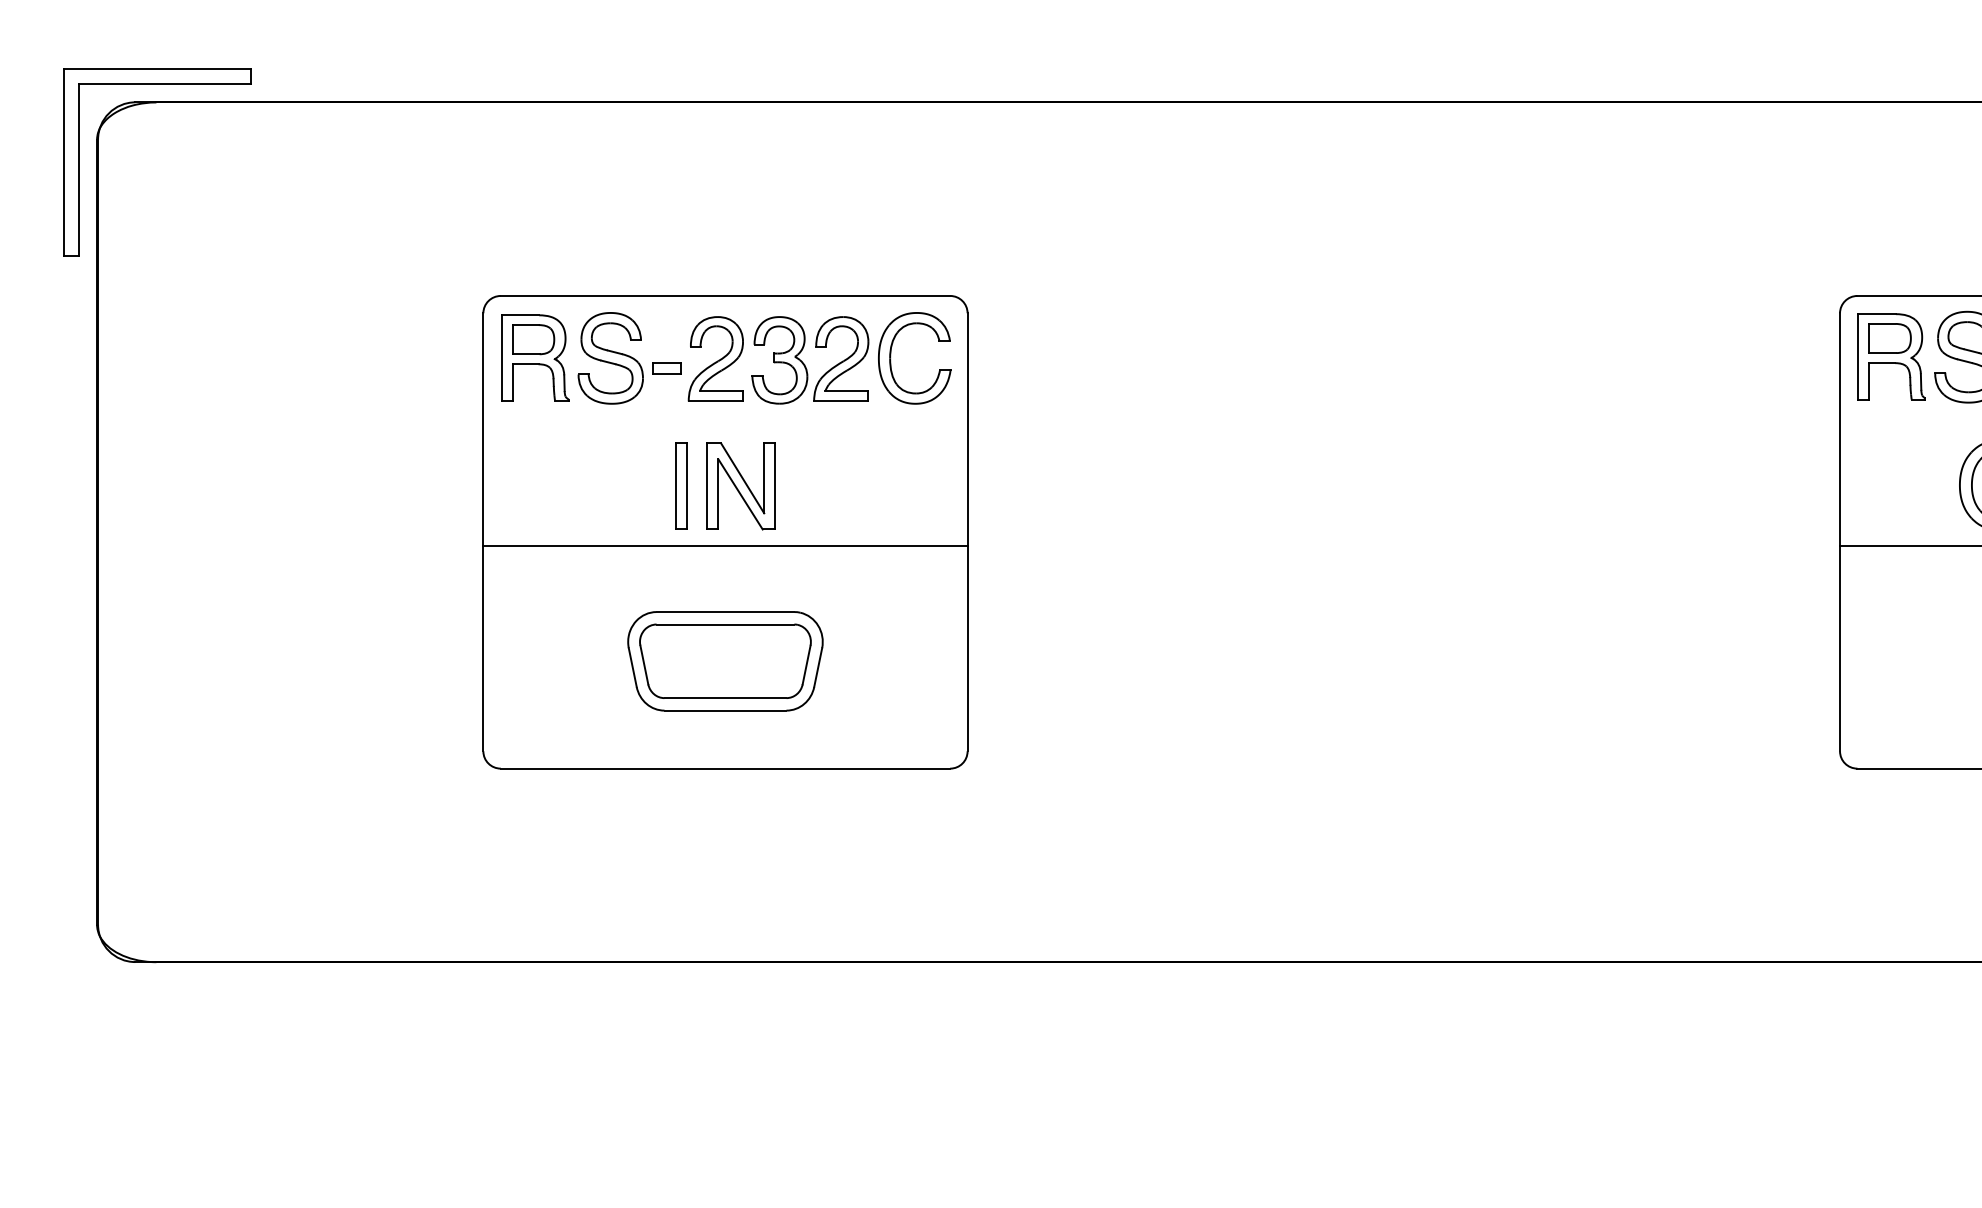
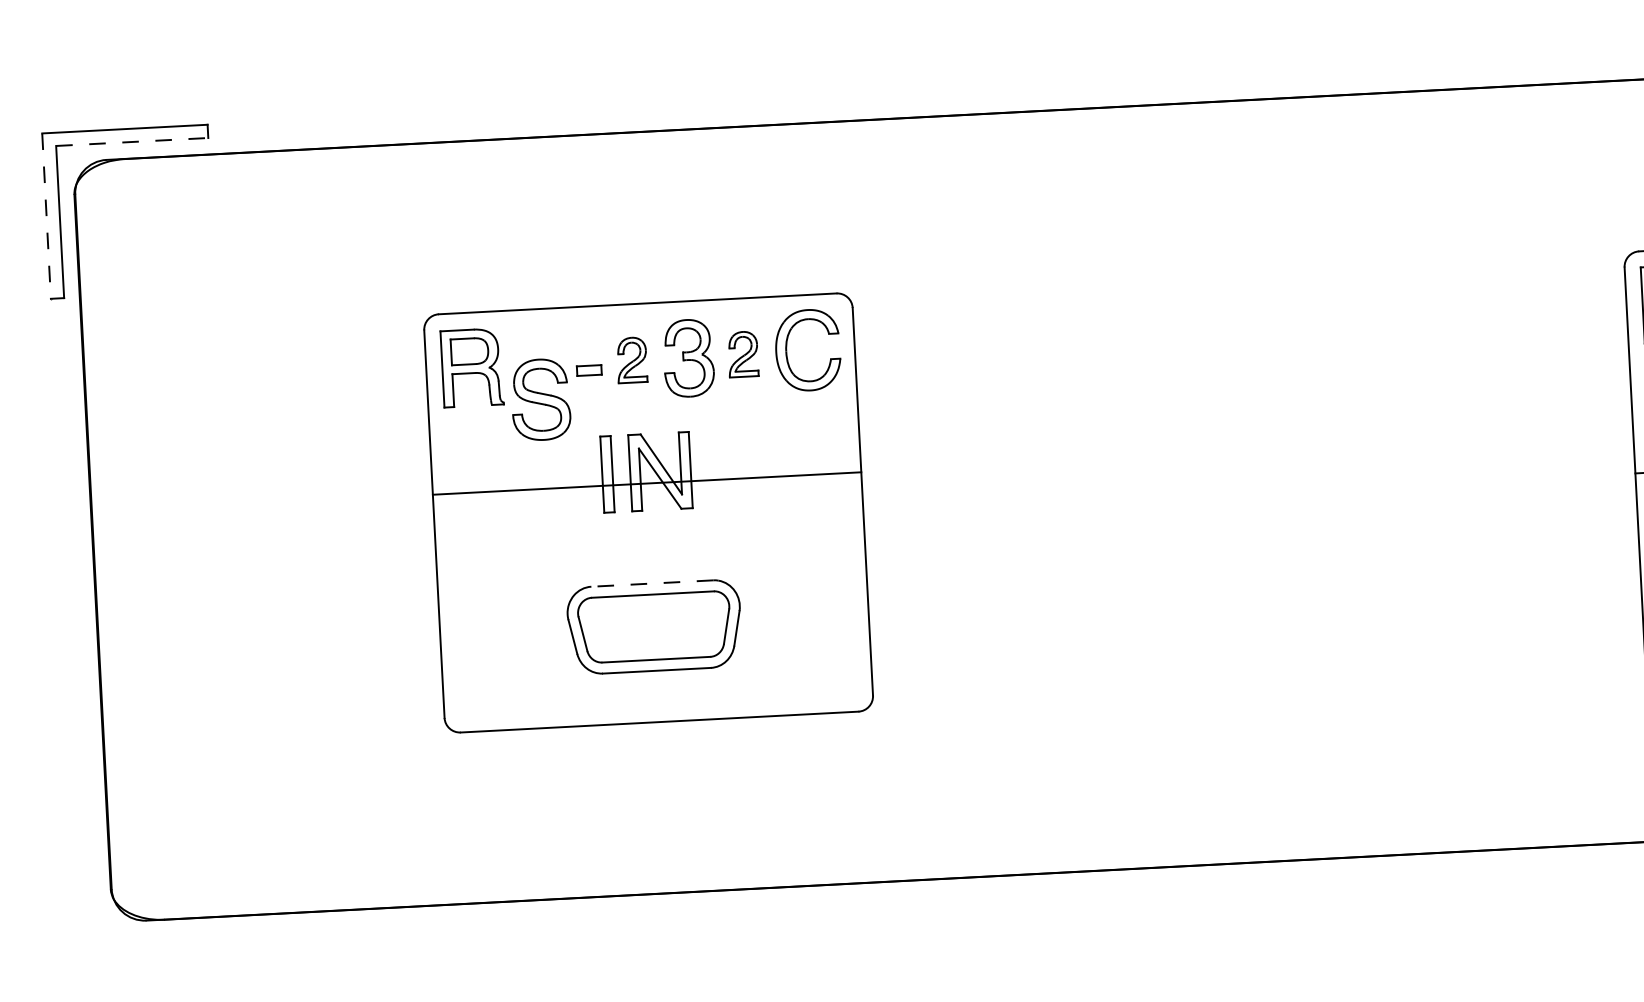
line: (165, 83) -> (132, 141), solid -> dashed
line: (64, 162) -> (46, 216), solid -> dashed
part: (610, 358) -> (540, 399), moved
part: (715, 358) -> (631, 359), size x0.6
part: (841, 358) -> (743, 353), size x0.6
line: (725, 546) -> (647, 483), moved
line: (725, 612) -> (652, 583), solid -> dashed

